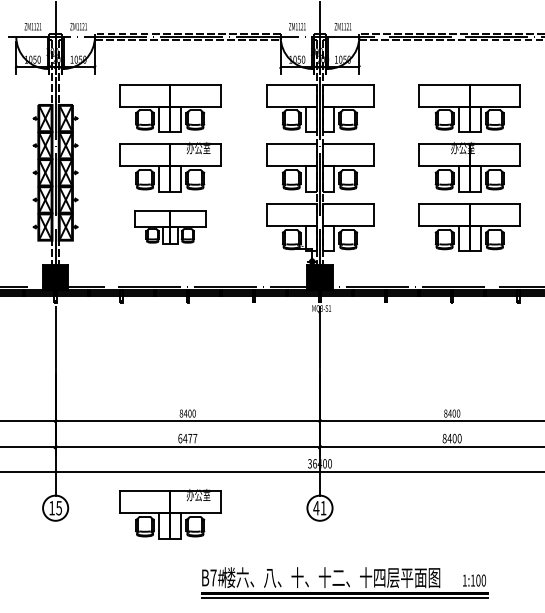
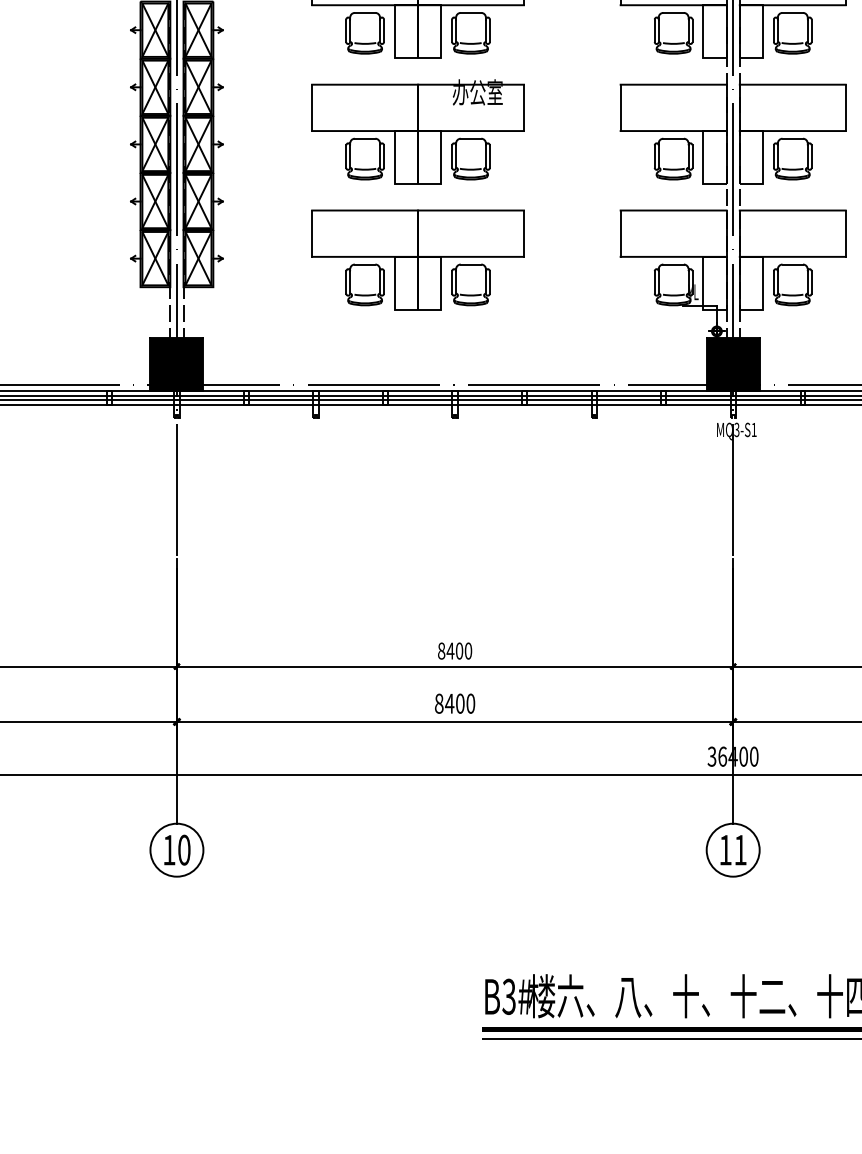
part: (170, 227) -> (418, 259), size x1.43
text: (187, 438) -> (454, 703), 6477 -> 8400
text: (59, 508) -> (185, 850), 15 -> 10
text: (316, 508) -> (725, 850), 41 -> 11
part: (170, 514) -> (418, 863), removed
text: (213, 577) -> (509, 995), B7# -> B3#

